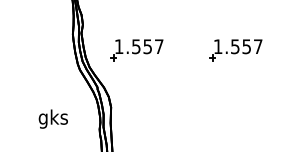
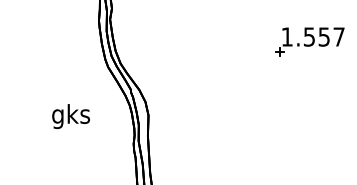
part: (136, 50) -> (181, 41), removed
text: (52, 118) -> (69, 115), moved

